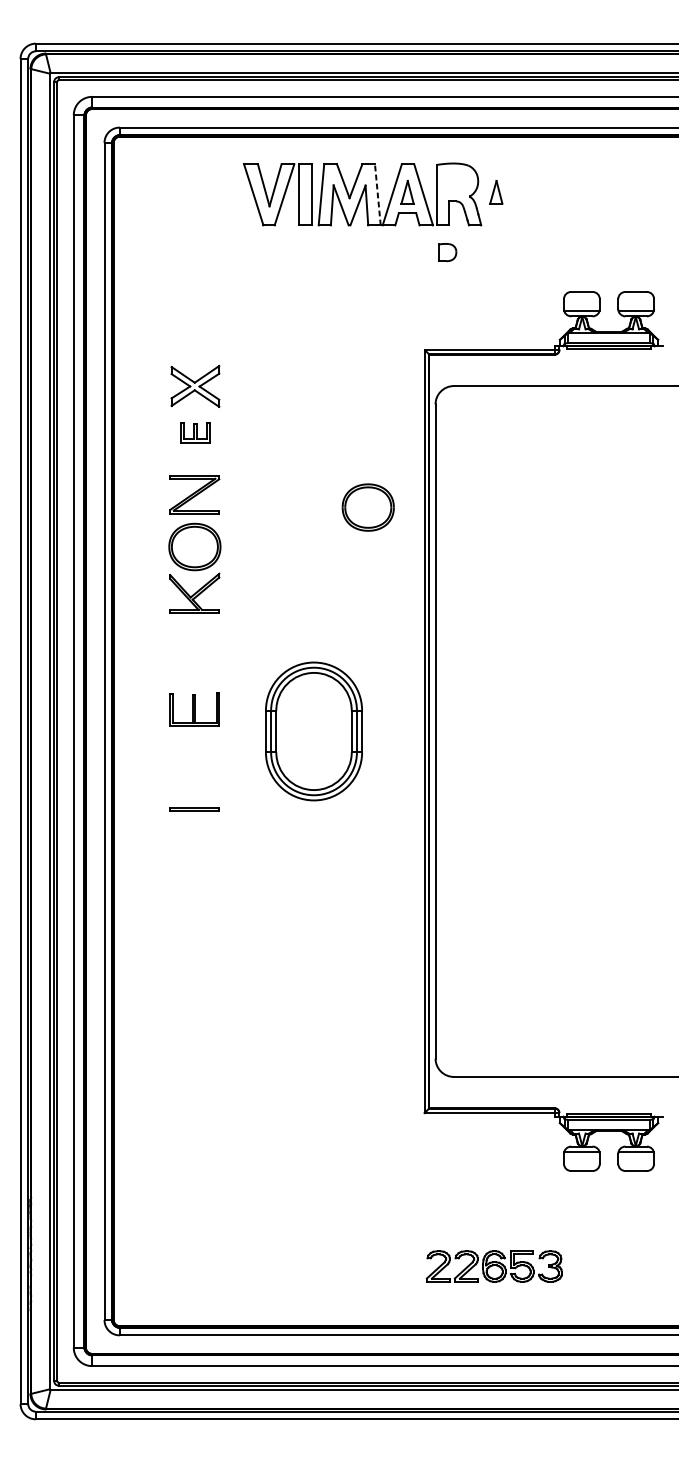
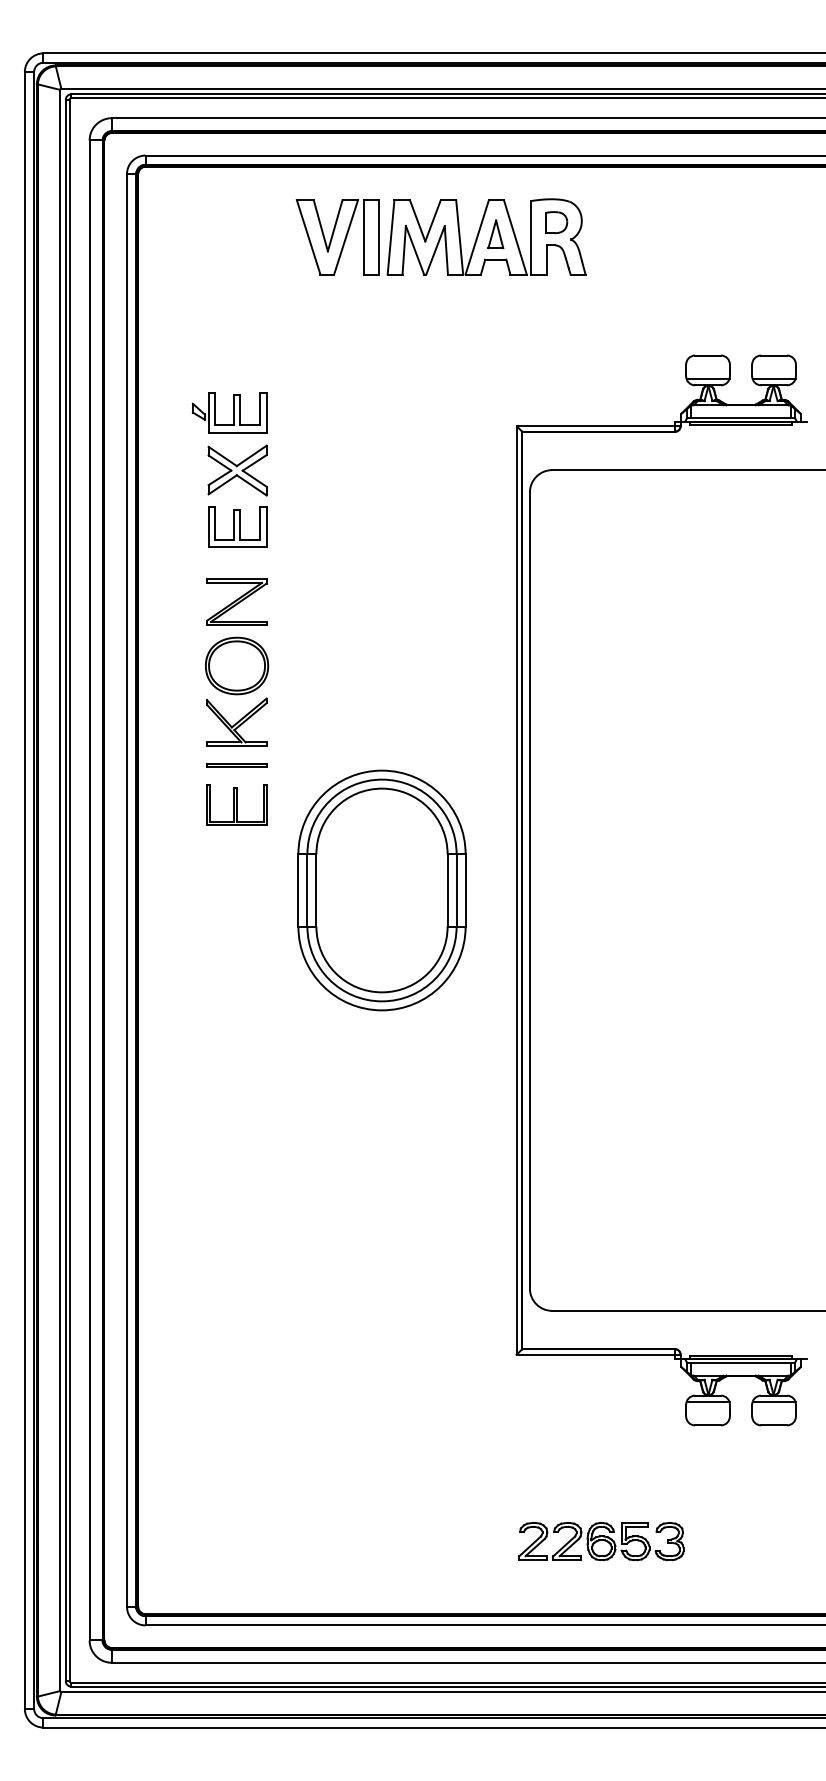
part: (496, 192) -> (603, 234), removed
line: (377, 194) -> (459, 236), dashed -> solid
part: (447, 252) -> (556, 222), moved
part: (188, 338) -> (229, 412), added
part: (195, 432) -> (237, 526), size x1.67
part: (368, 507) -> (448, 617), removed
part: (194, 709) -> (236, 804), moved
part: (313, 731) -> (381, 890), size x1.43
line: (194, 808) -> (236, 764), moved

